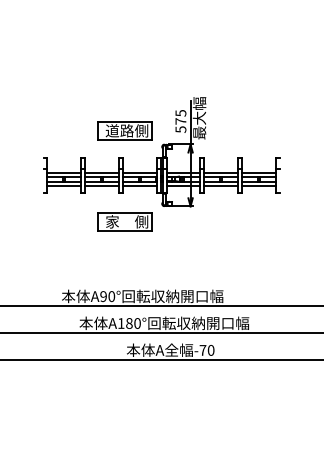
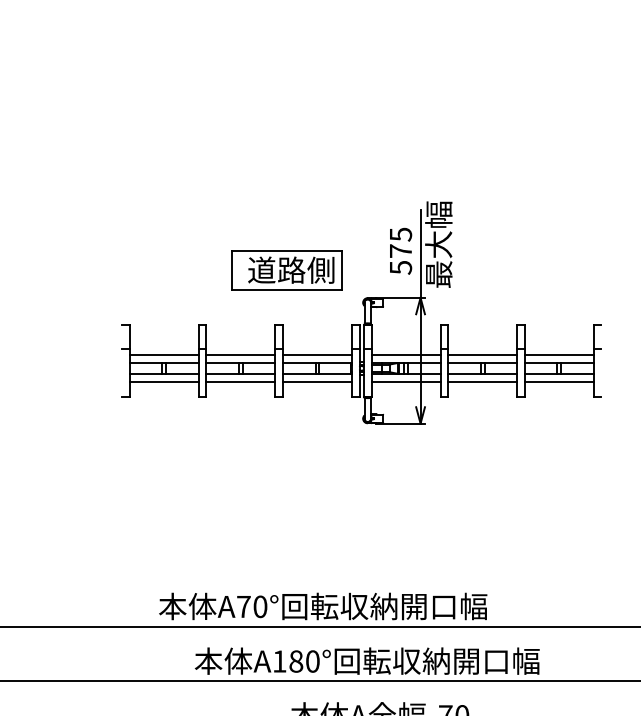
part: (124, 221) -> (286, 454), removed
text: (103, 296) -> (243, 606), A90° -> A70°

